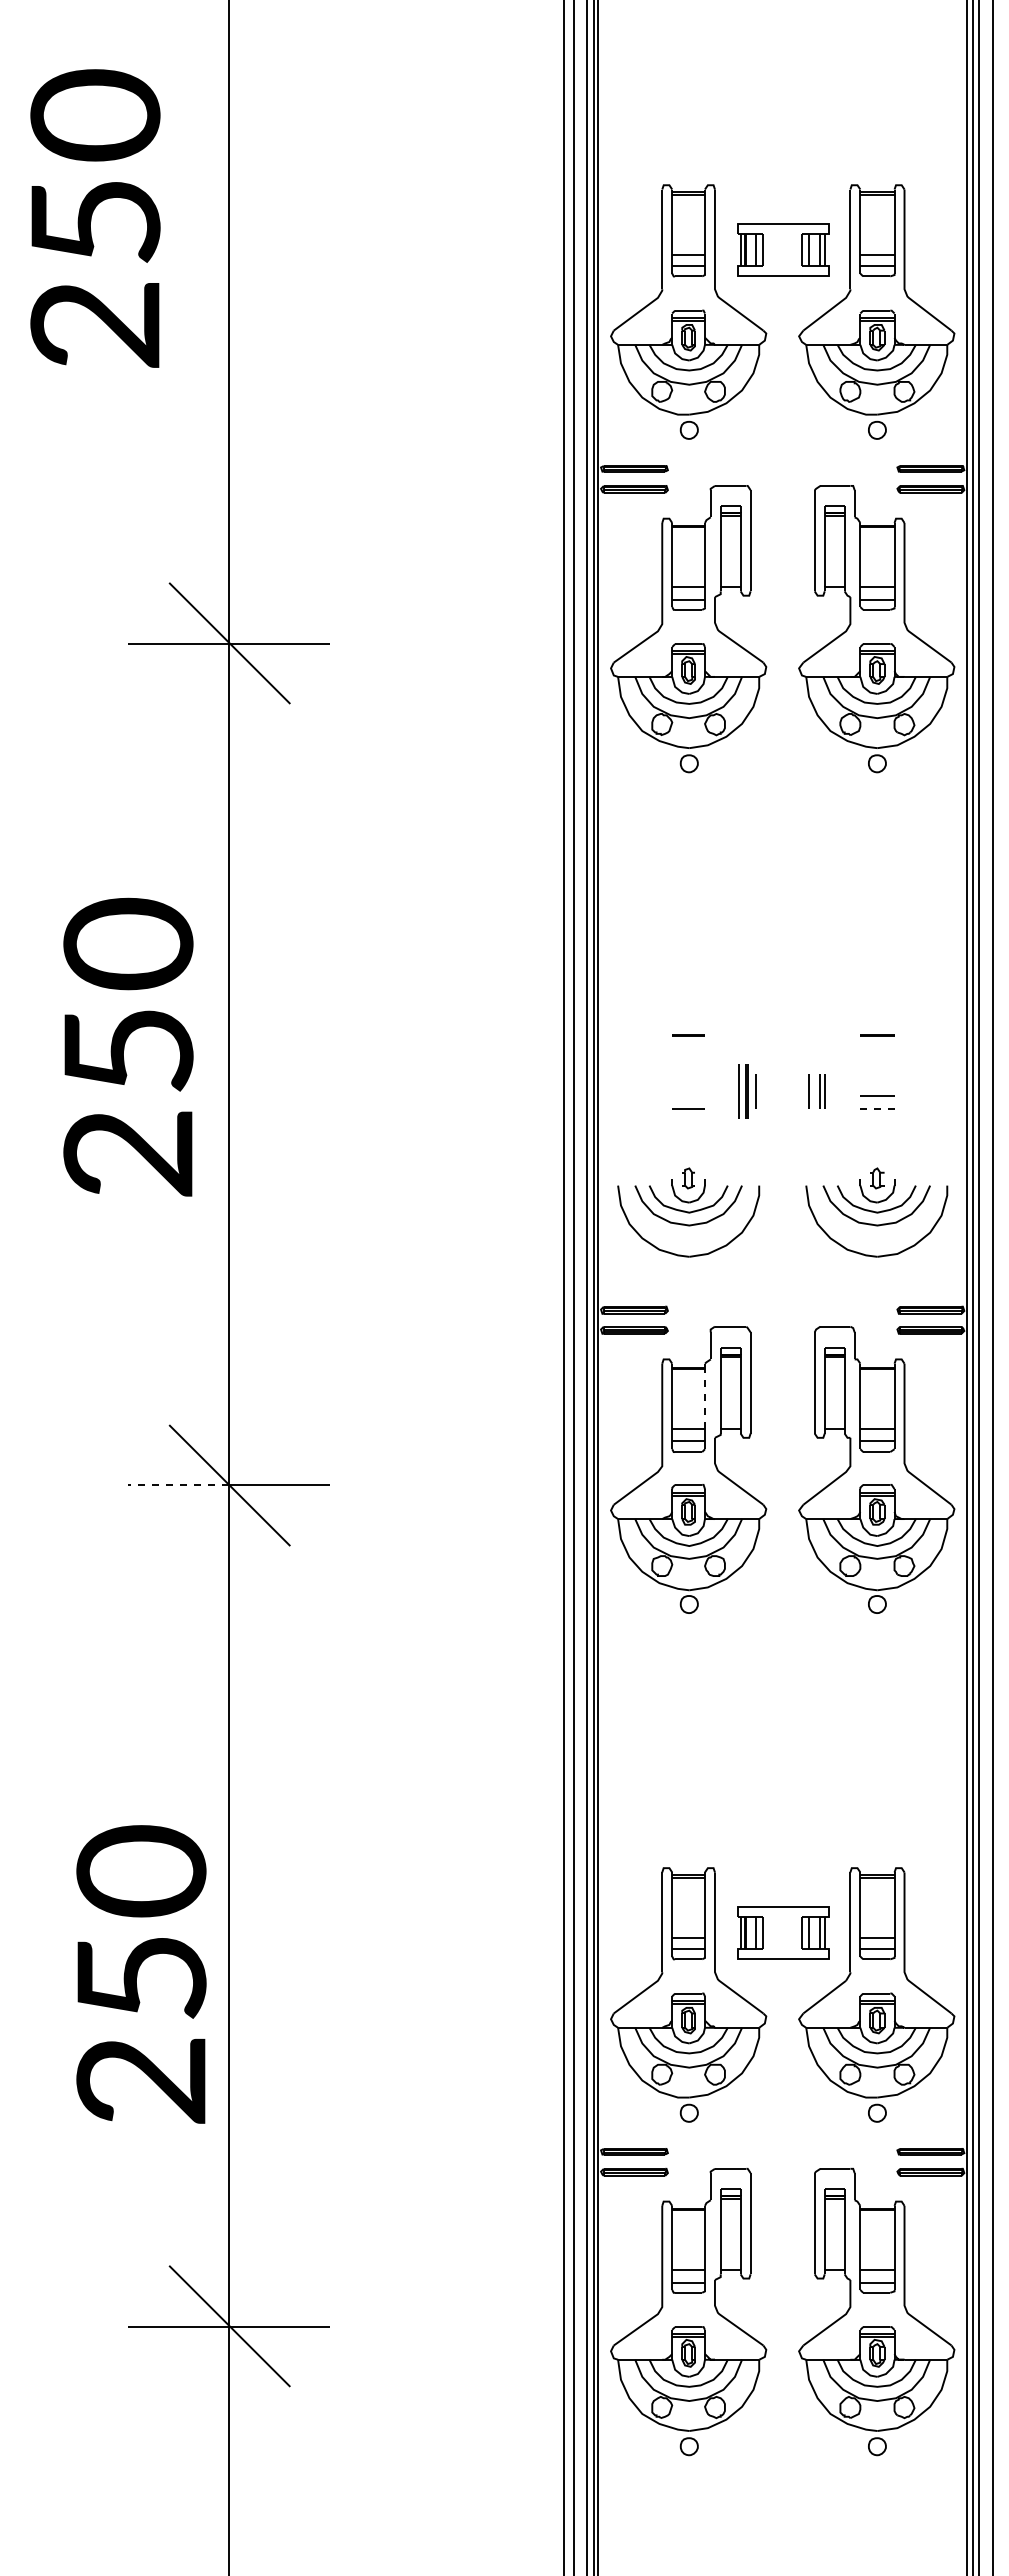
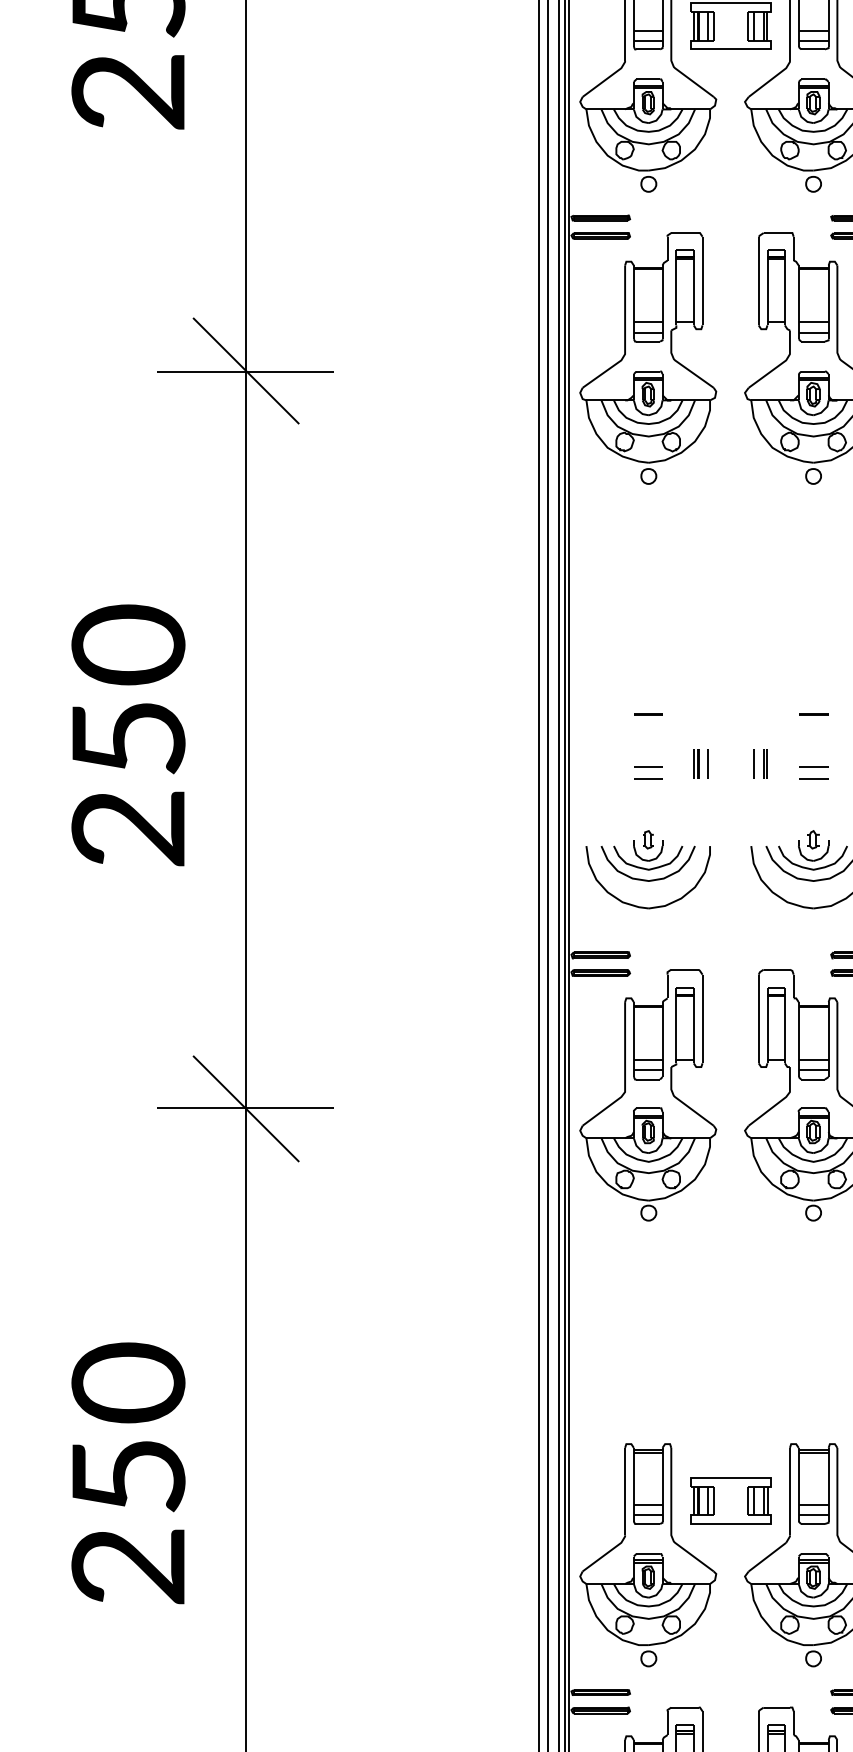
text: (128, 1046) -> (128, 734), moved
part: (743, 1091) -> (696, 763), size x0.62
line: (688, 1095) -> (648, 767), added
line: (877, 1108) -> (813, 778), dashed -> solid
line: (705, 1399) -> (663, 1033), dashed -> solid
line: (178, 1484) -> (201, 1107), dashed -> solid
text: (141, 1974) -> (128, 1473), moved

